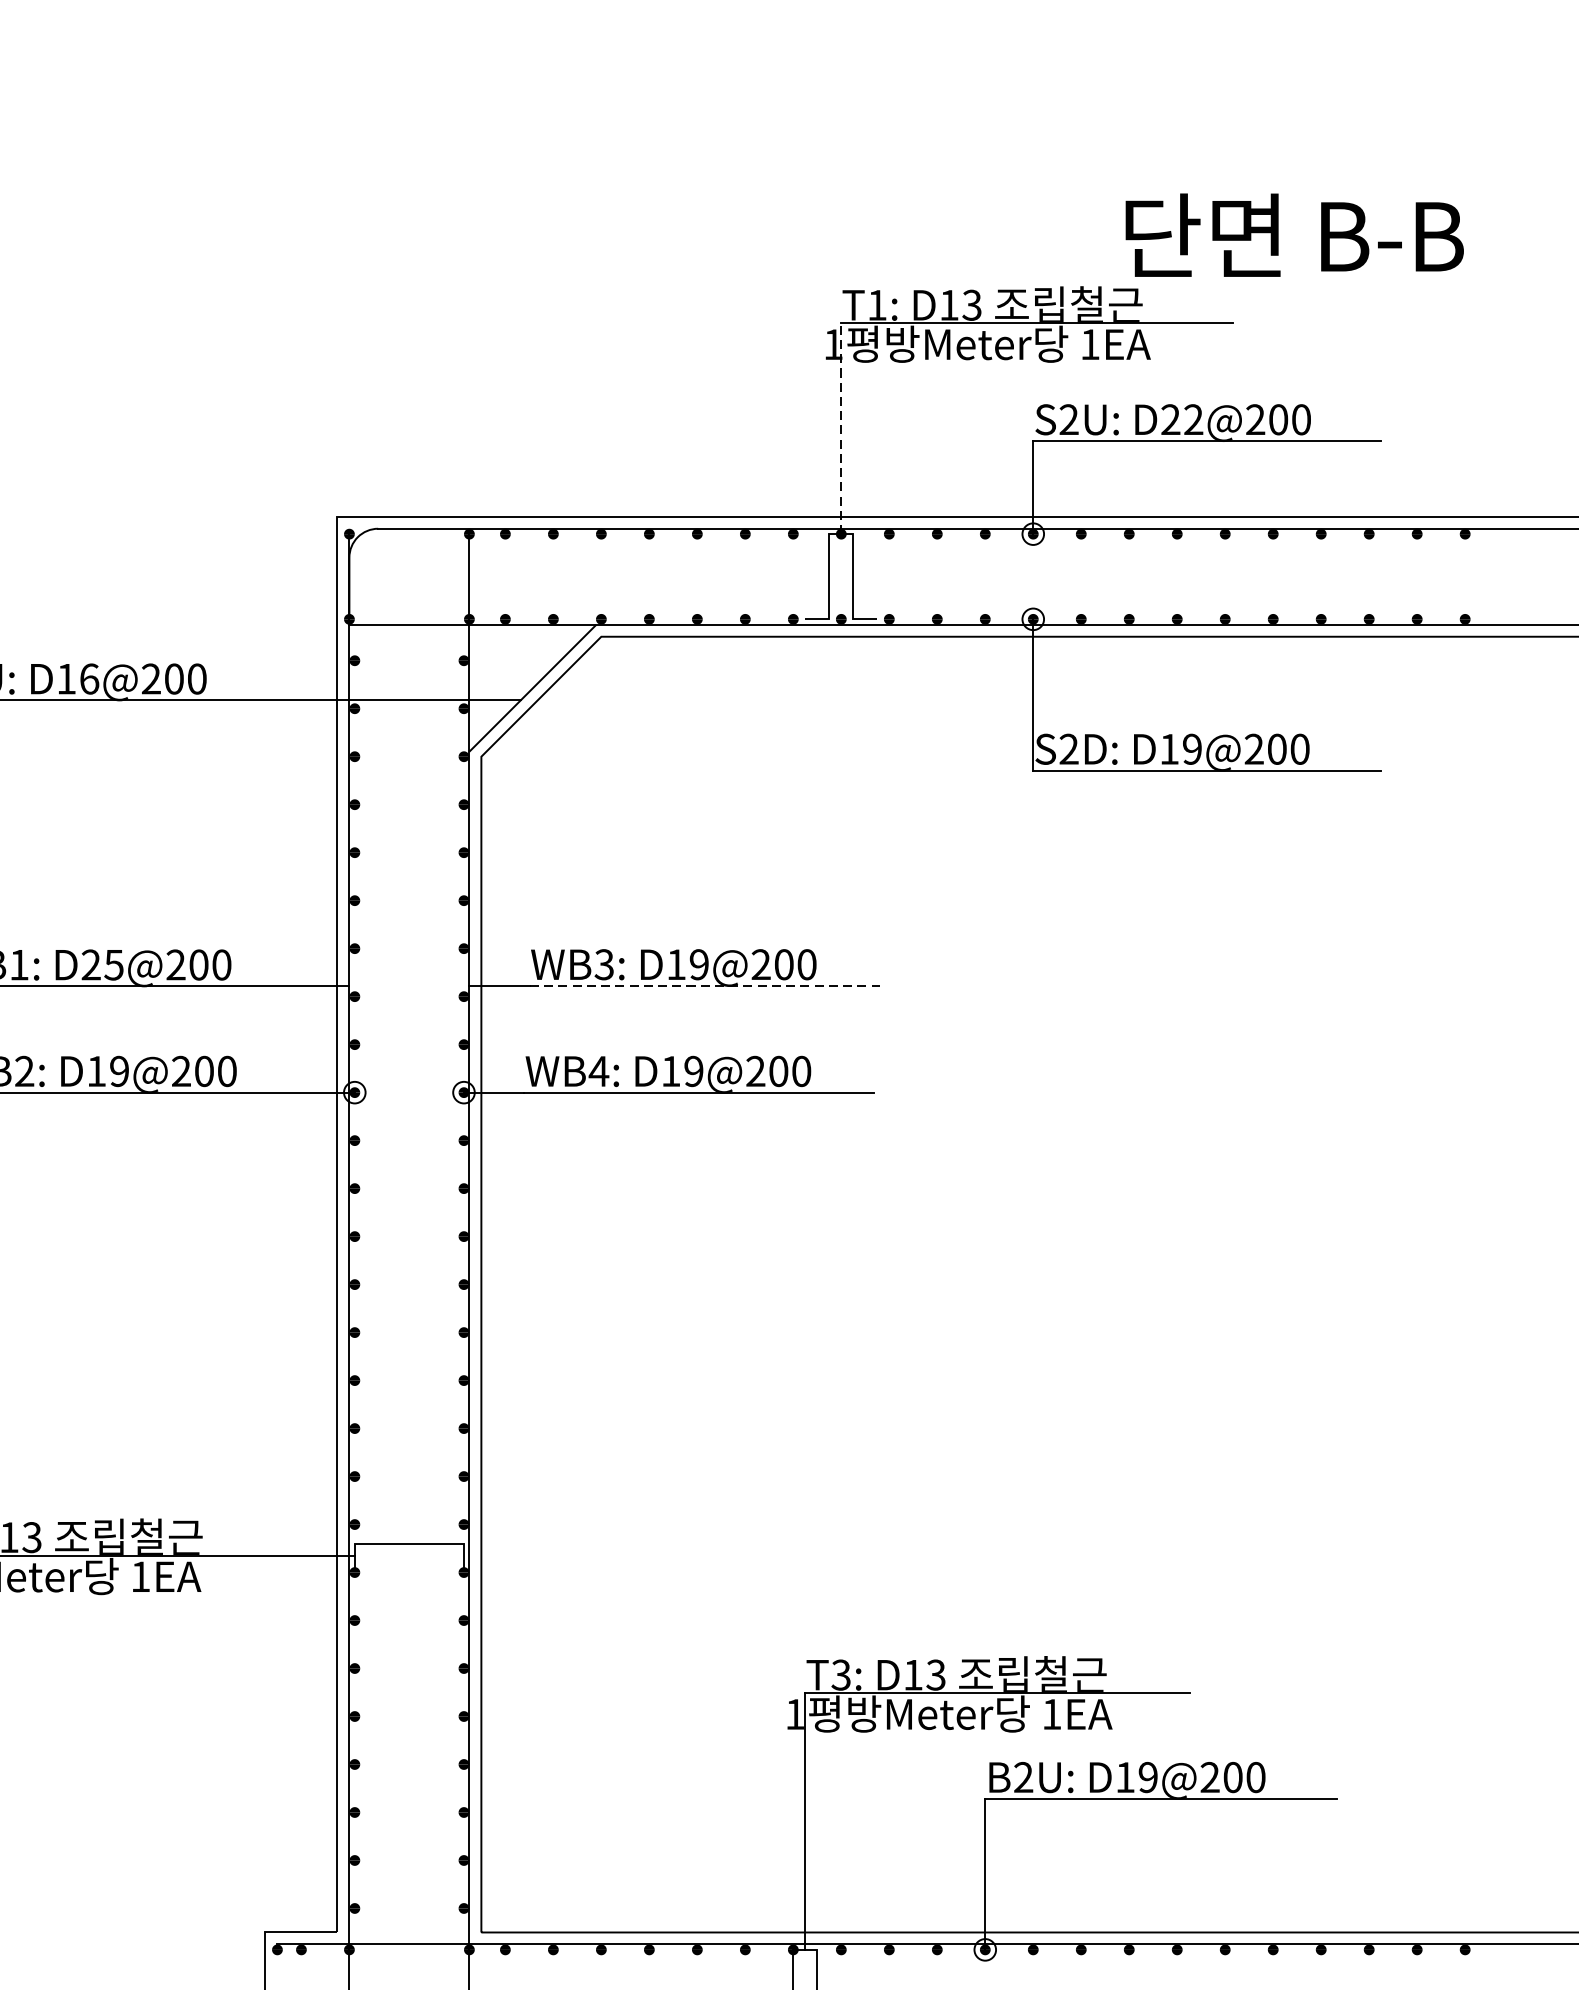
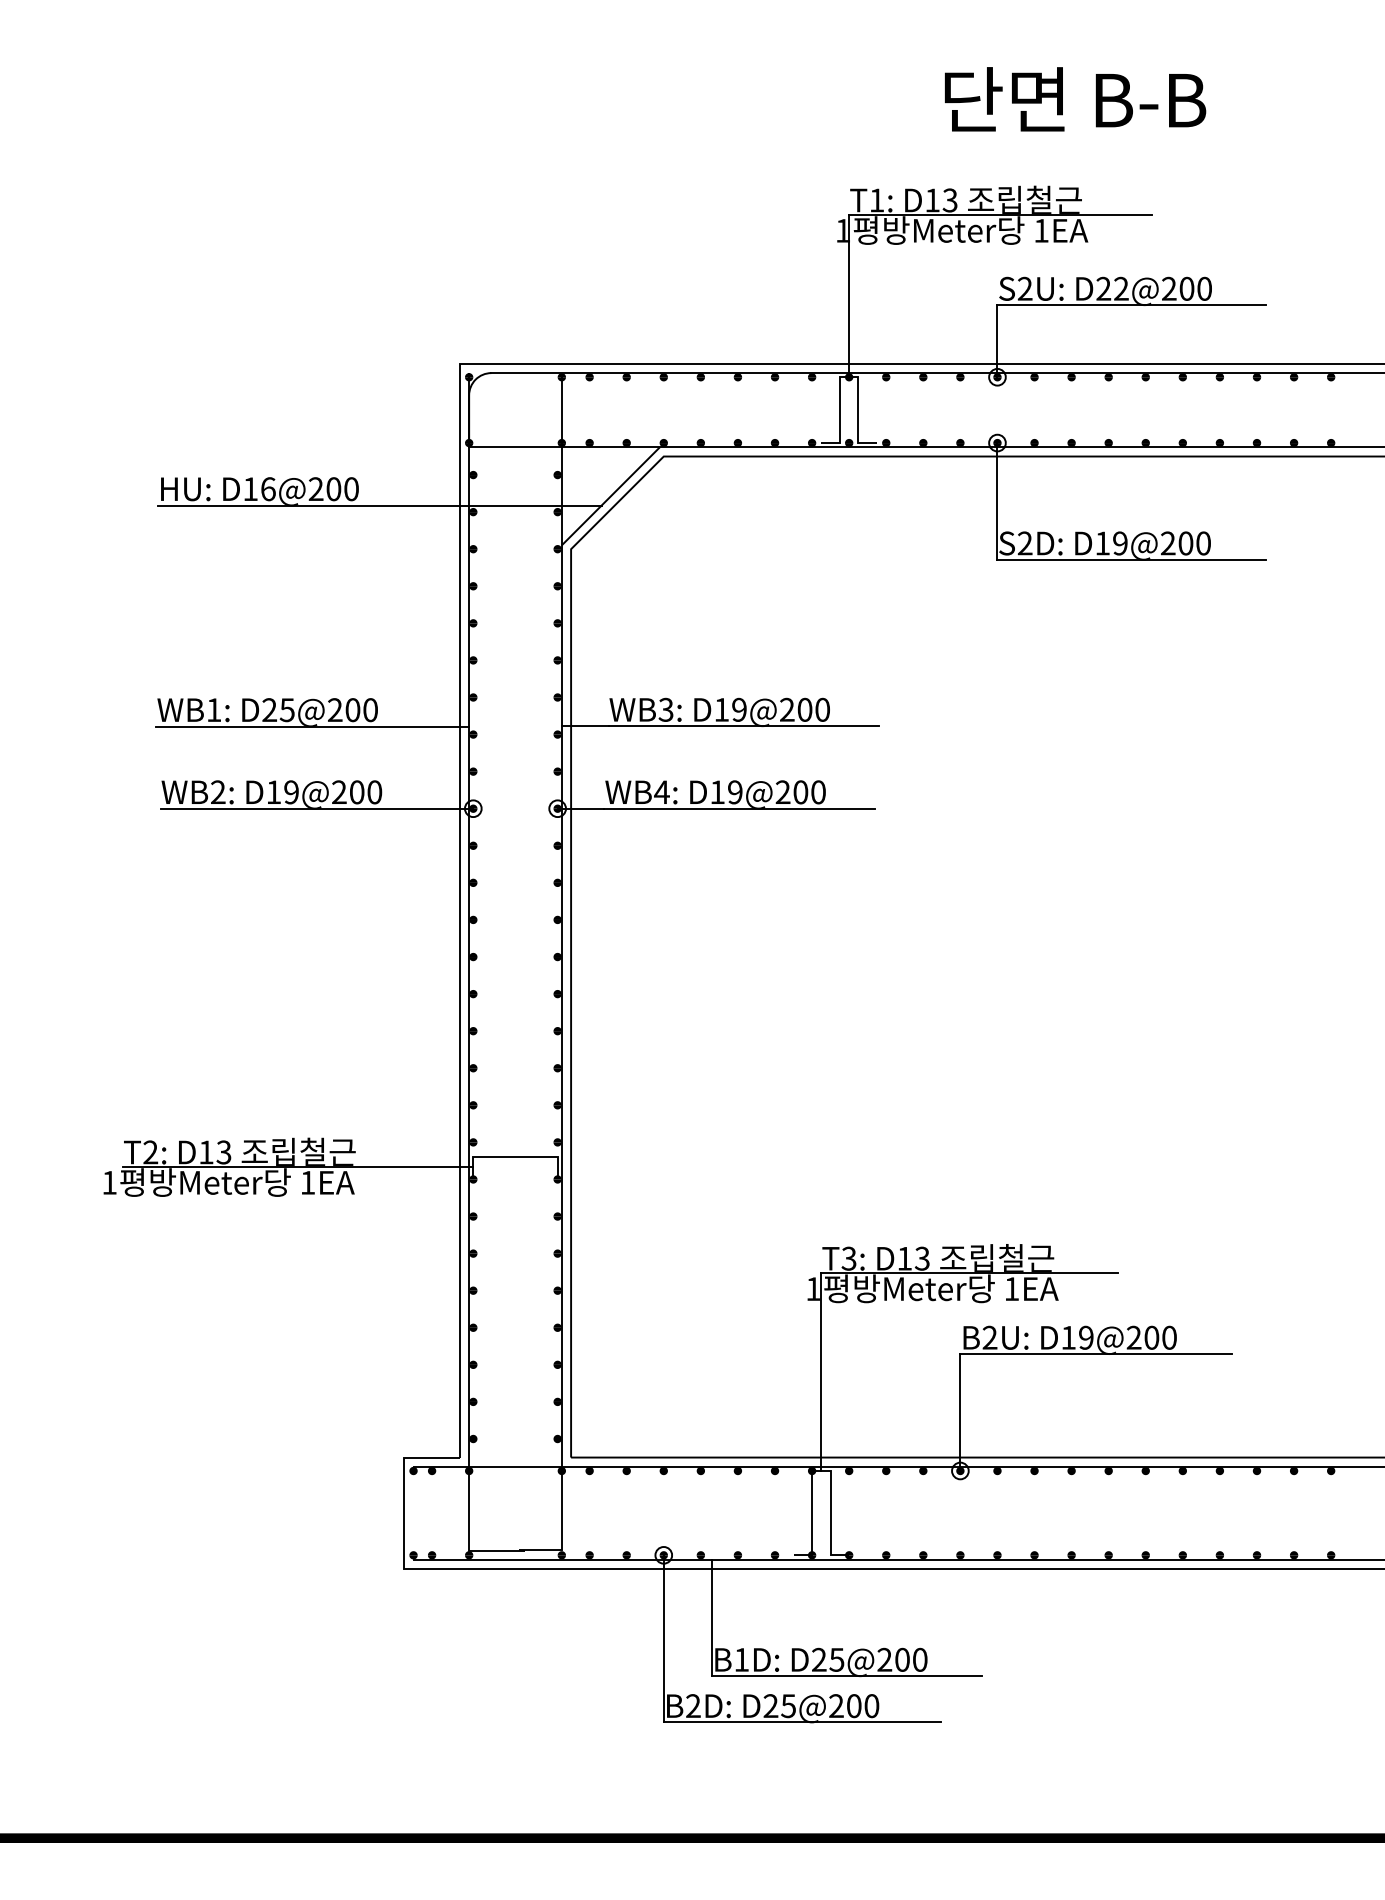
text: (1294, 235) -> (1075, 99), moved
line: (841, 428) -> (849, 295), dashed -> solid
line: (705, 986) -> (744, 726), dashed -> solid

